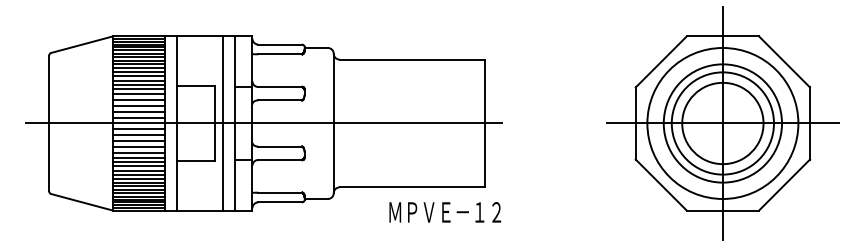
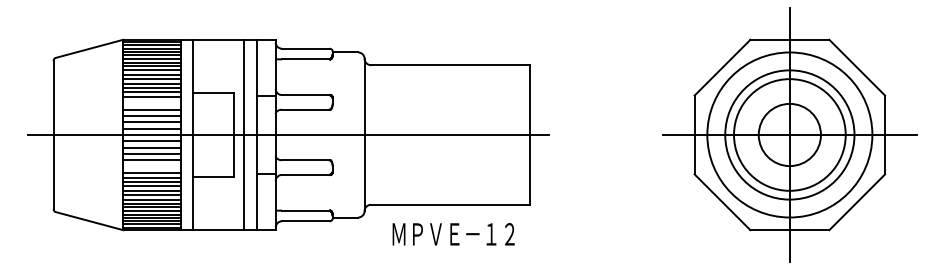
line: (139, 94) -> (152, 103), removed
circle: (722, 123) -> (789, 135), size x0.7
line: (139, 152) -> (152, 166), removed
text: (445, 212) -> (453, 234), moved

